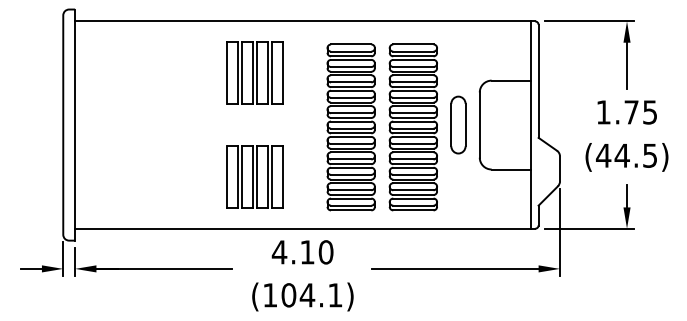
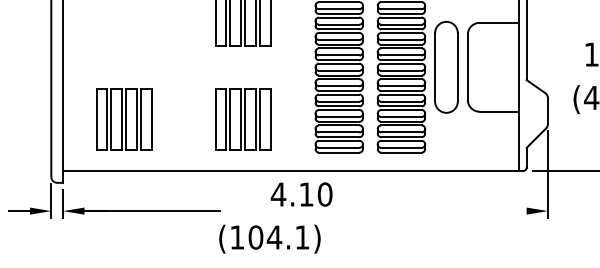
part: (458, 124) -> (446, 66), size x1.6
part: (135, 176) -> (123, 118), added
text: (302, 252) -> (301, 194), moved
line: (454, 268) -> (442, 210), removed
text: (302, 296) -> (269, 238), moved

